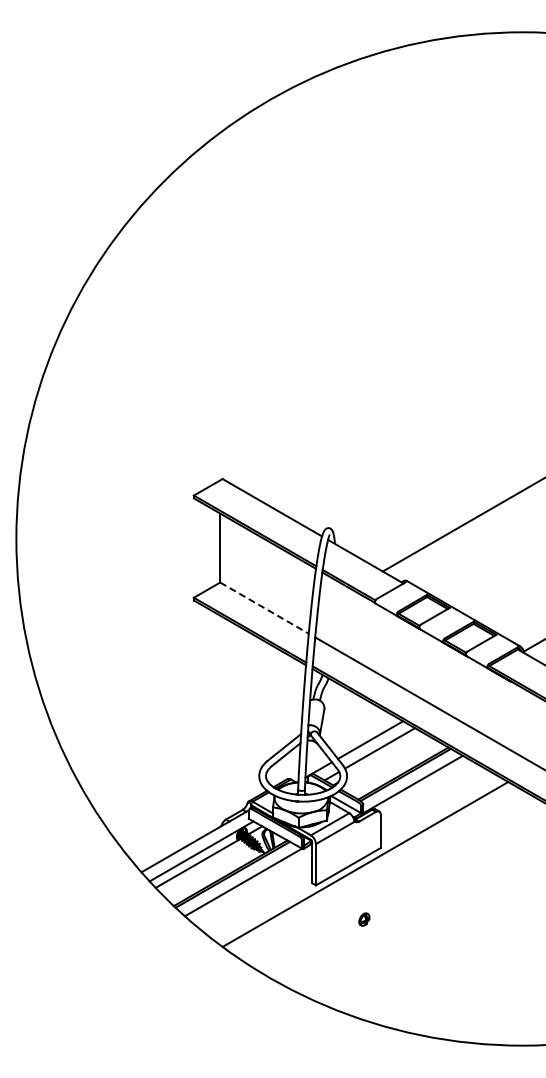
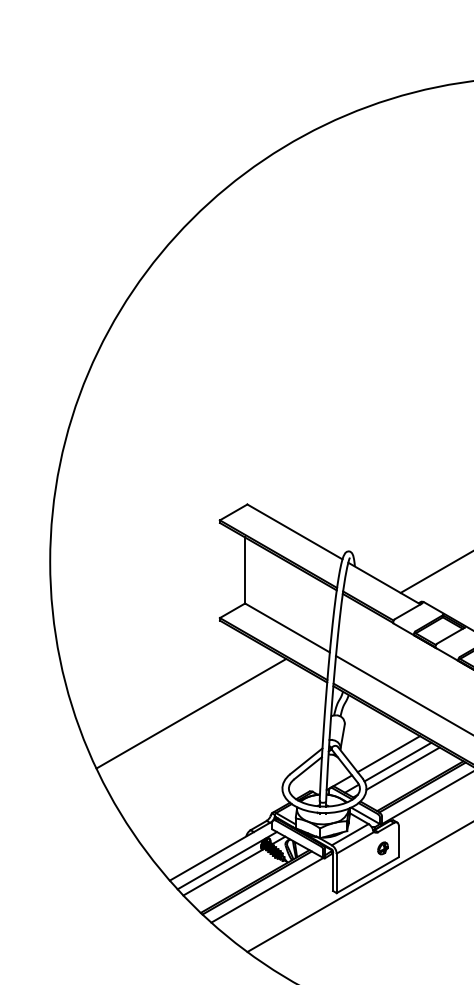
line: (264, 608) -> (287, 628), dashed -> solid
line: (163, 697) -> (190, 713), added
line: (385, 755) -> (403, 768), added
part: (364, 919) -> (383, 848), moved

